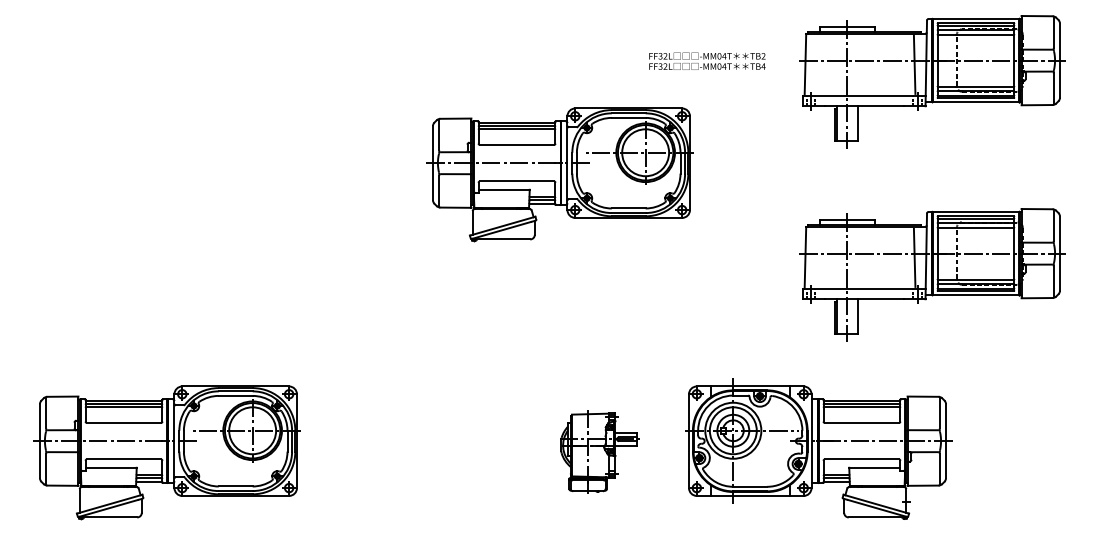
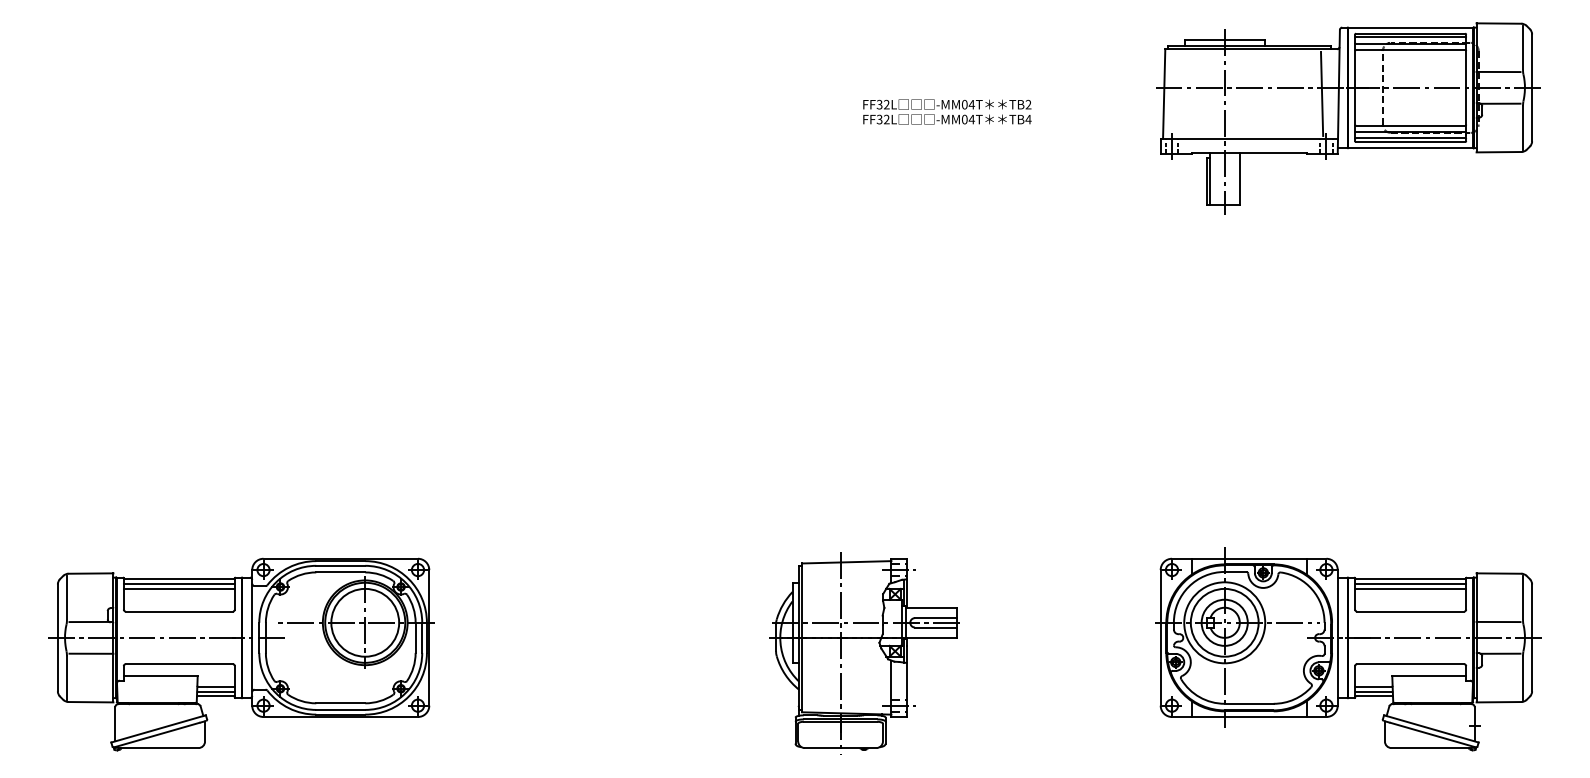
text: (707, 60) -> (947, 110), moved
part: (559, 174) -> (808, 252), removed
part: (932, 274) -> (1347, 396), removed
part: (818, 448) -> (1347, 648), moved
part: (597, 451) -> (863, 652), size x1.67

